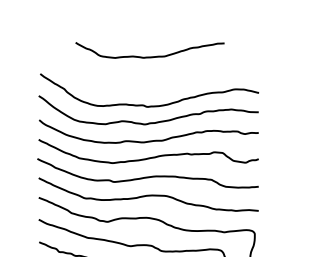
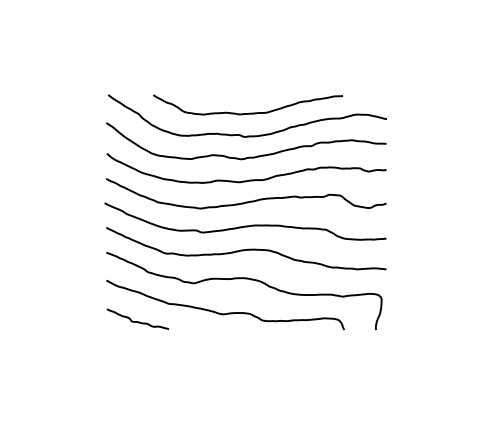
curve: (151, 56) -> (249, 112), moved

